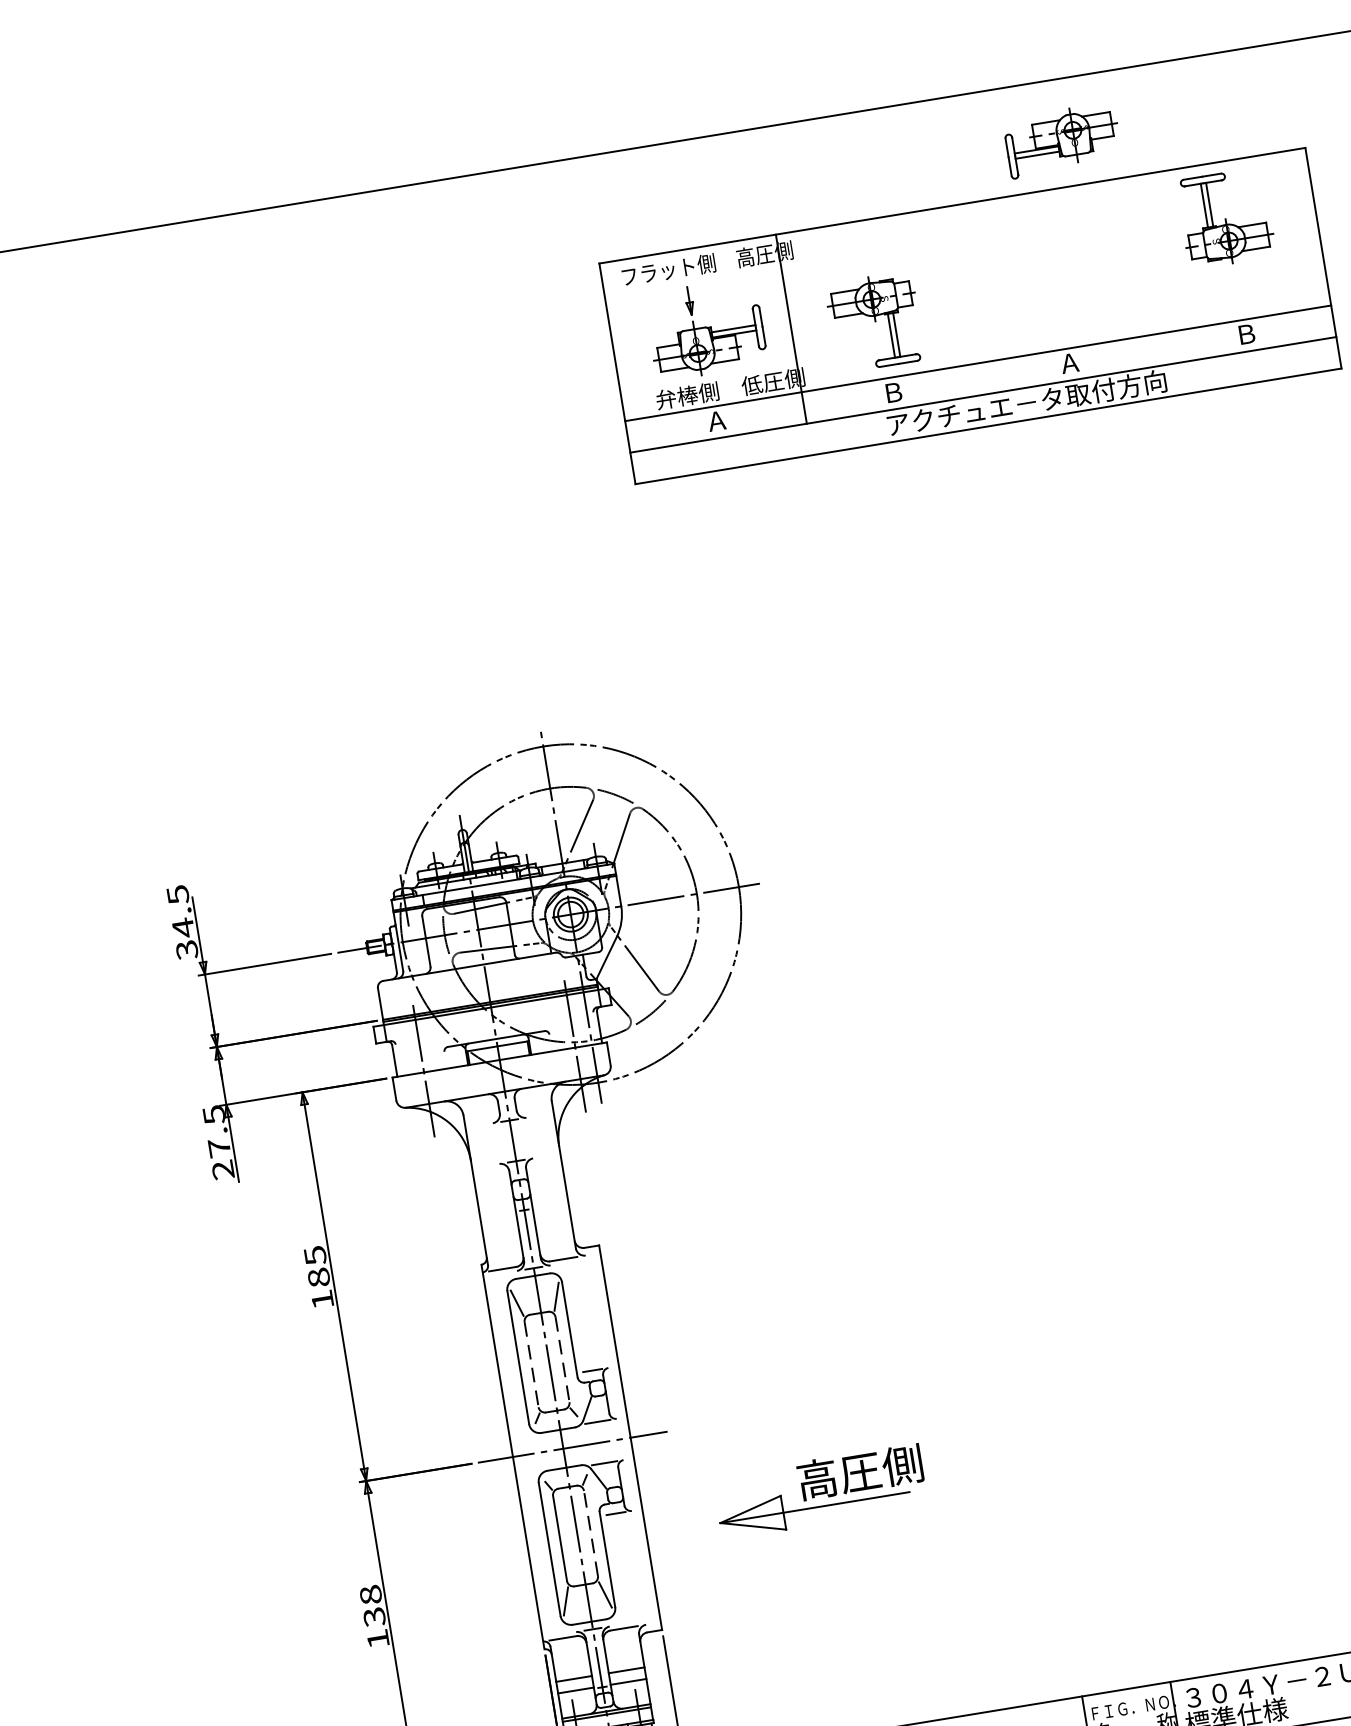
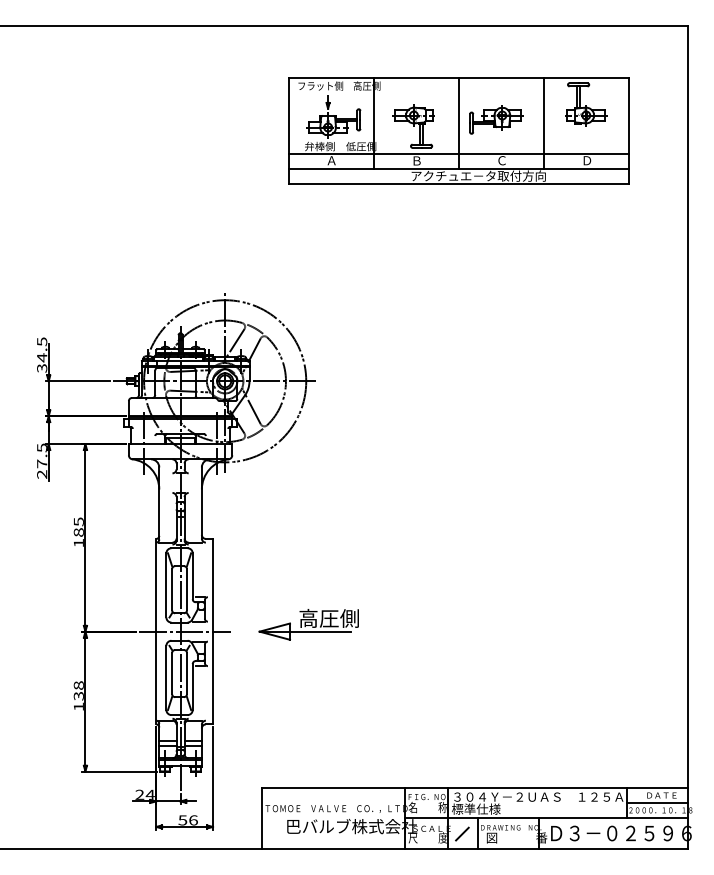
part: (1062, 140) -> (496, 119), moved
line: (1144, 269) -> (544, 122), added
line: (966, 298) -> (458, 122), added
text: (1247, 333) -> (587, 160), Ｂ -> Ｄ
text: (1068, 363) -> (501, 160), Ａ -> Ｃ
line: (563, 1358) -> (187, 589), dashed -> solid
line: (532, 1364) -> (172, 589), dashed -> solid
part: (819, 1491) -> (308, 624), moved
line: (591, 1533) -> (187, 673), dashed -> solid

